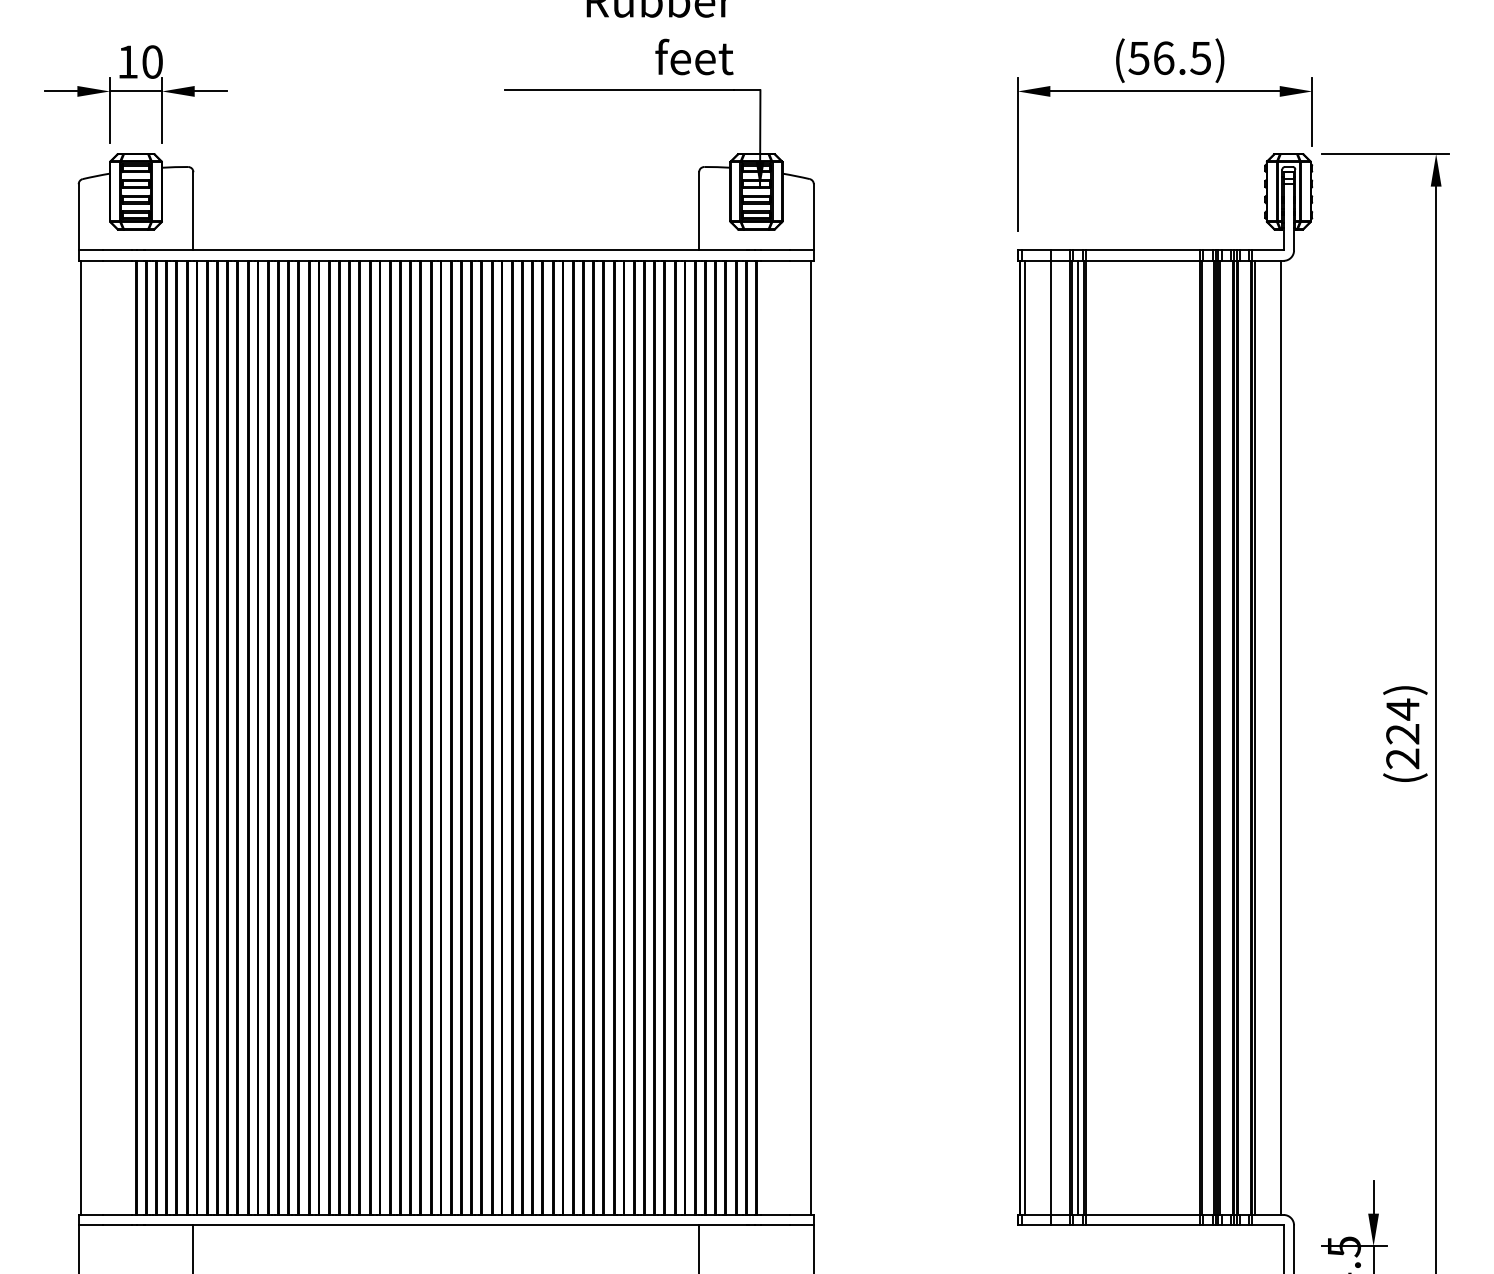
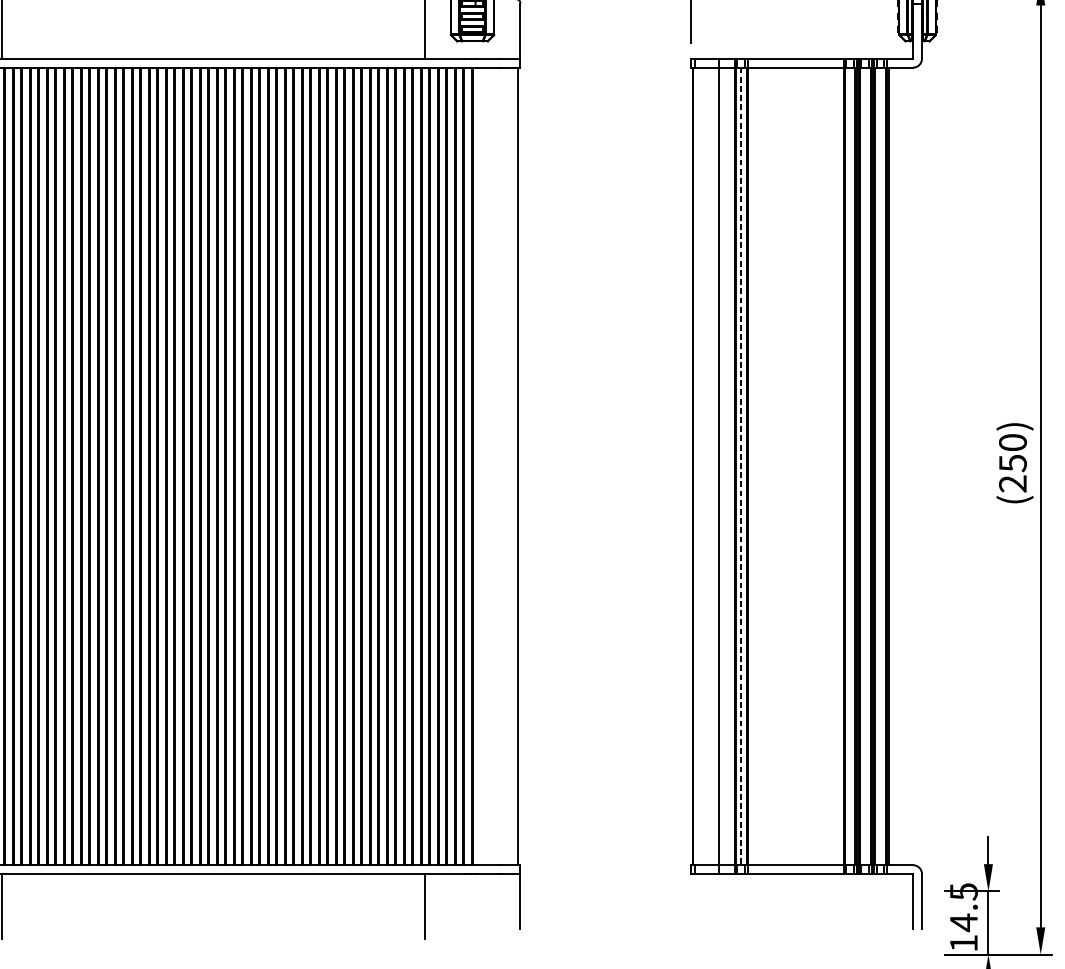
text: (1402, 721) -> (1012, 452), (224) -> (250)
line: (1024, 737) -> (696, 466), removed
line: (1281, 737) -> (911, 466), removed
line: (1077, 738) -> (740, 466), solid -> dashed

